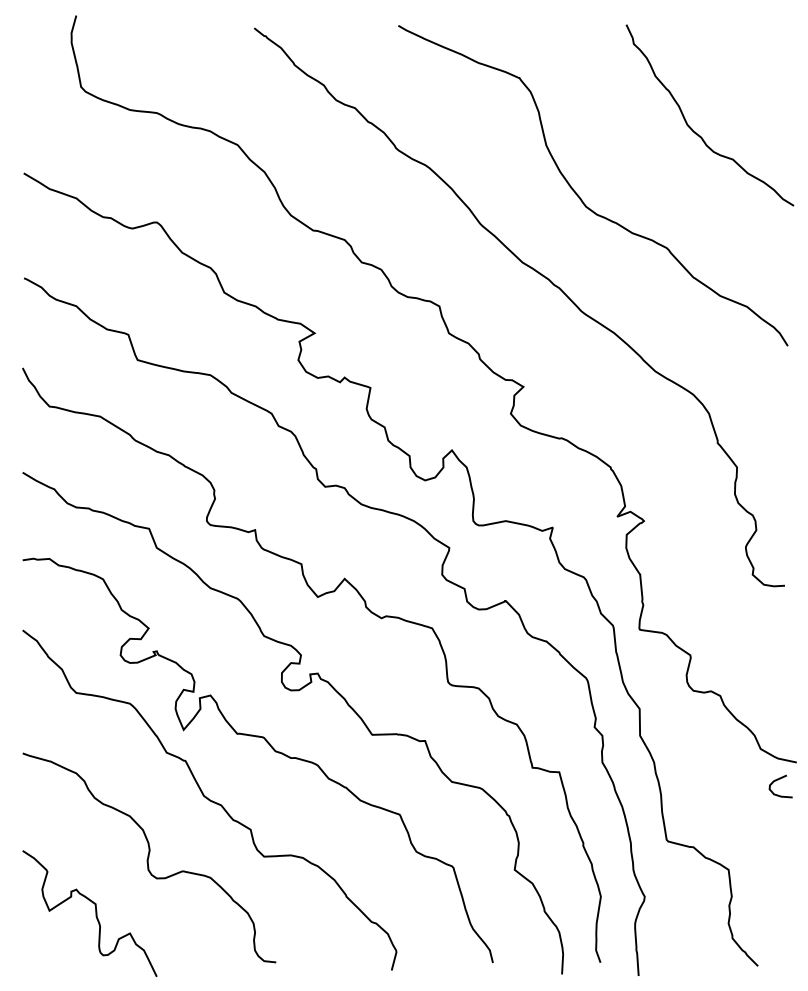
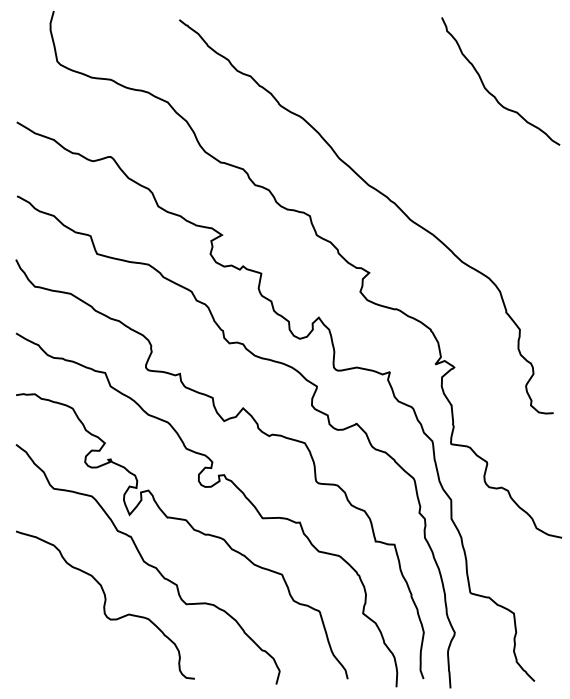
curve: (578, 194) -> (408, 137), removed
curve: (778, 780) -> (549, 550), removed
curve: (95, 913) -> (67, 644), removed

